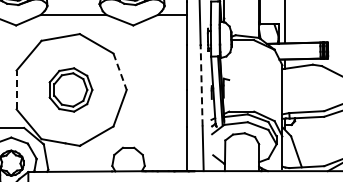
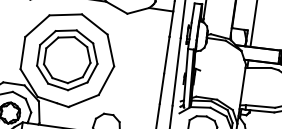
line: (120, 72) -> (111, 51), dashed -> solid
line: (201, 85) -> (176, 71), dashed -> solid
line: (16, 89) -> (22, 52), dashed -> solid
part: (70, 89) -> (67, 59), size x1.67

